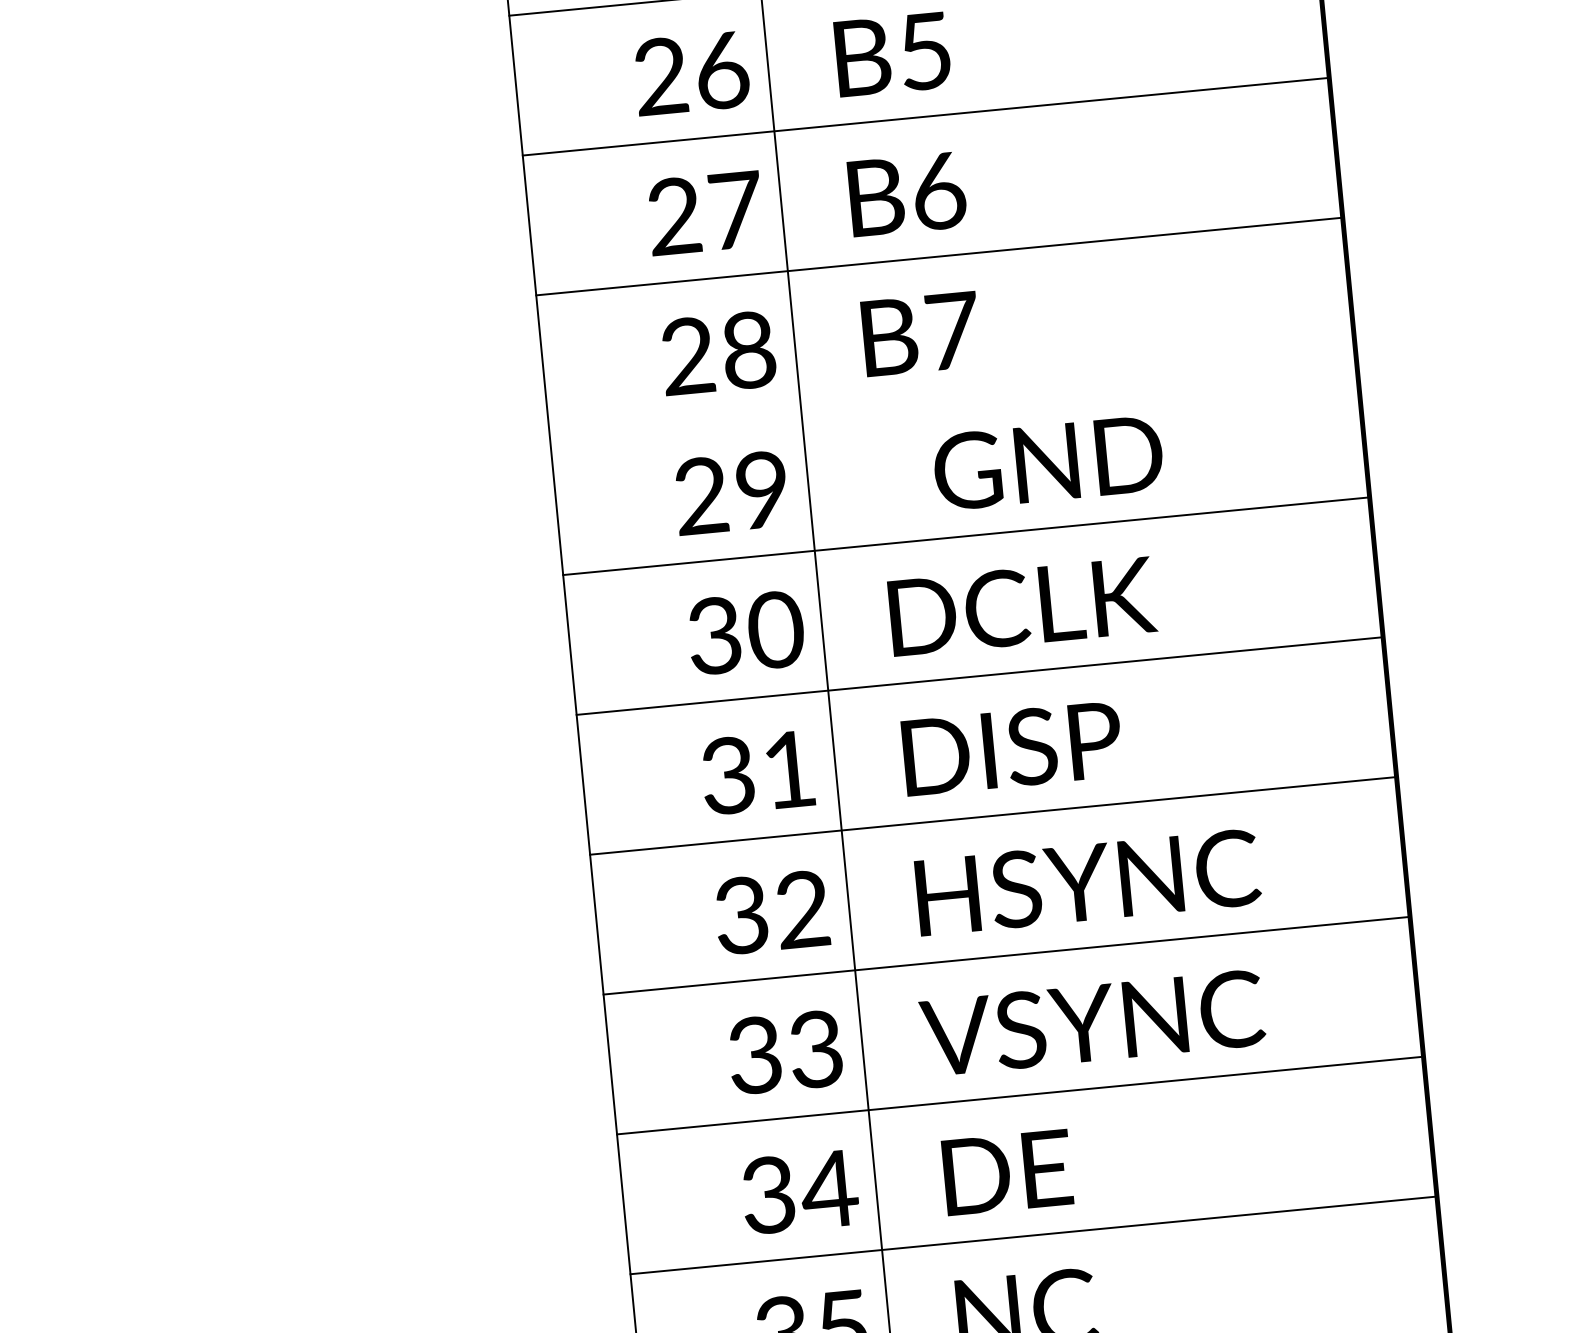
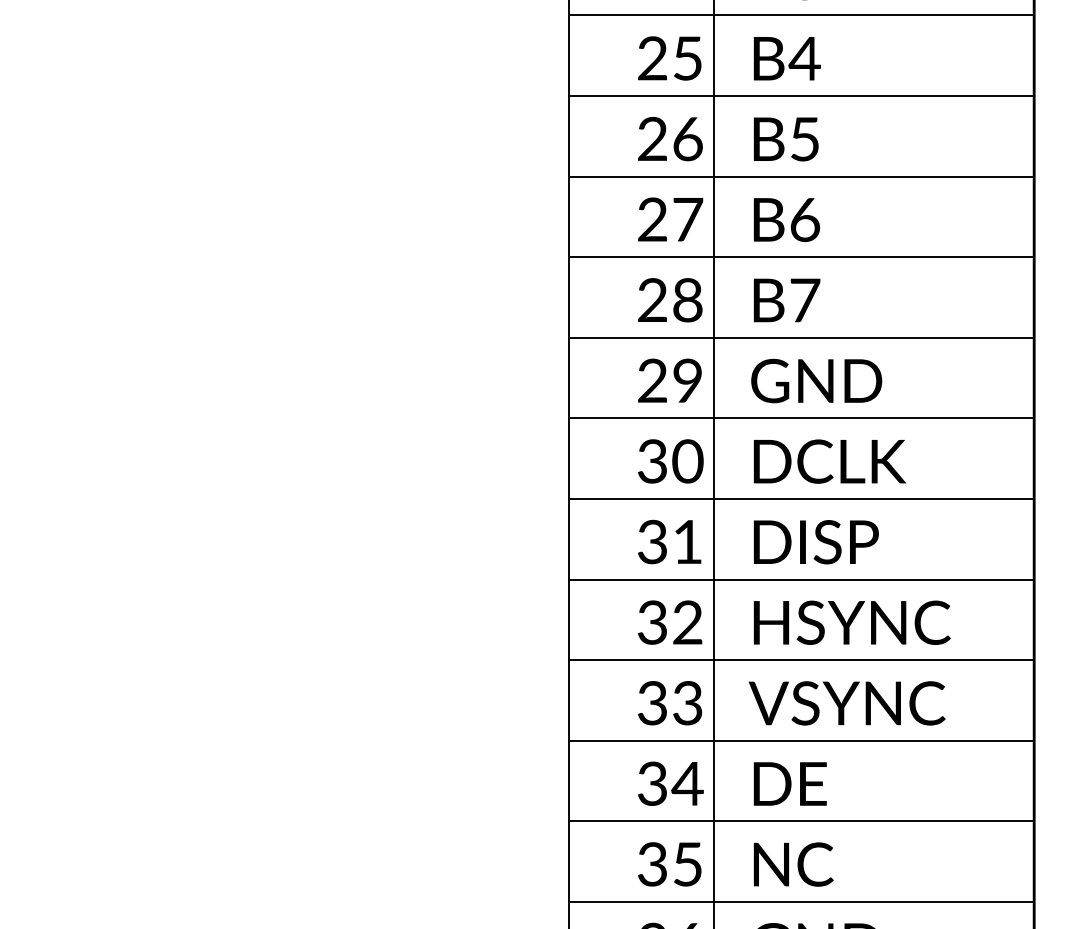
line: (952, 395) -> (801, 337), added
text: (1048, 461) -> (816, 380), moved

